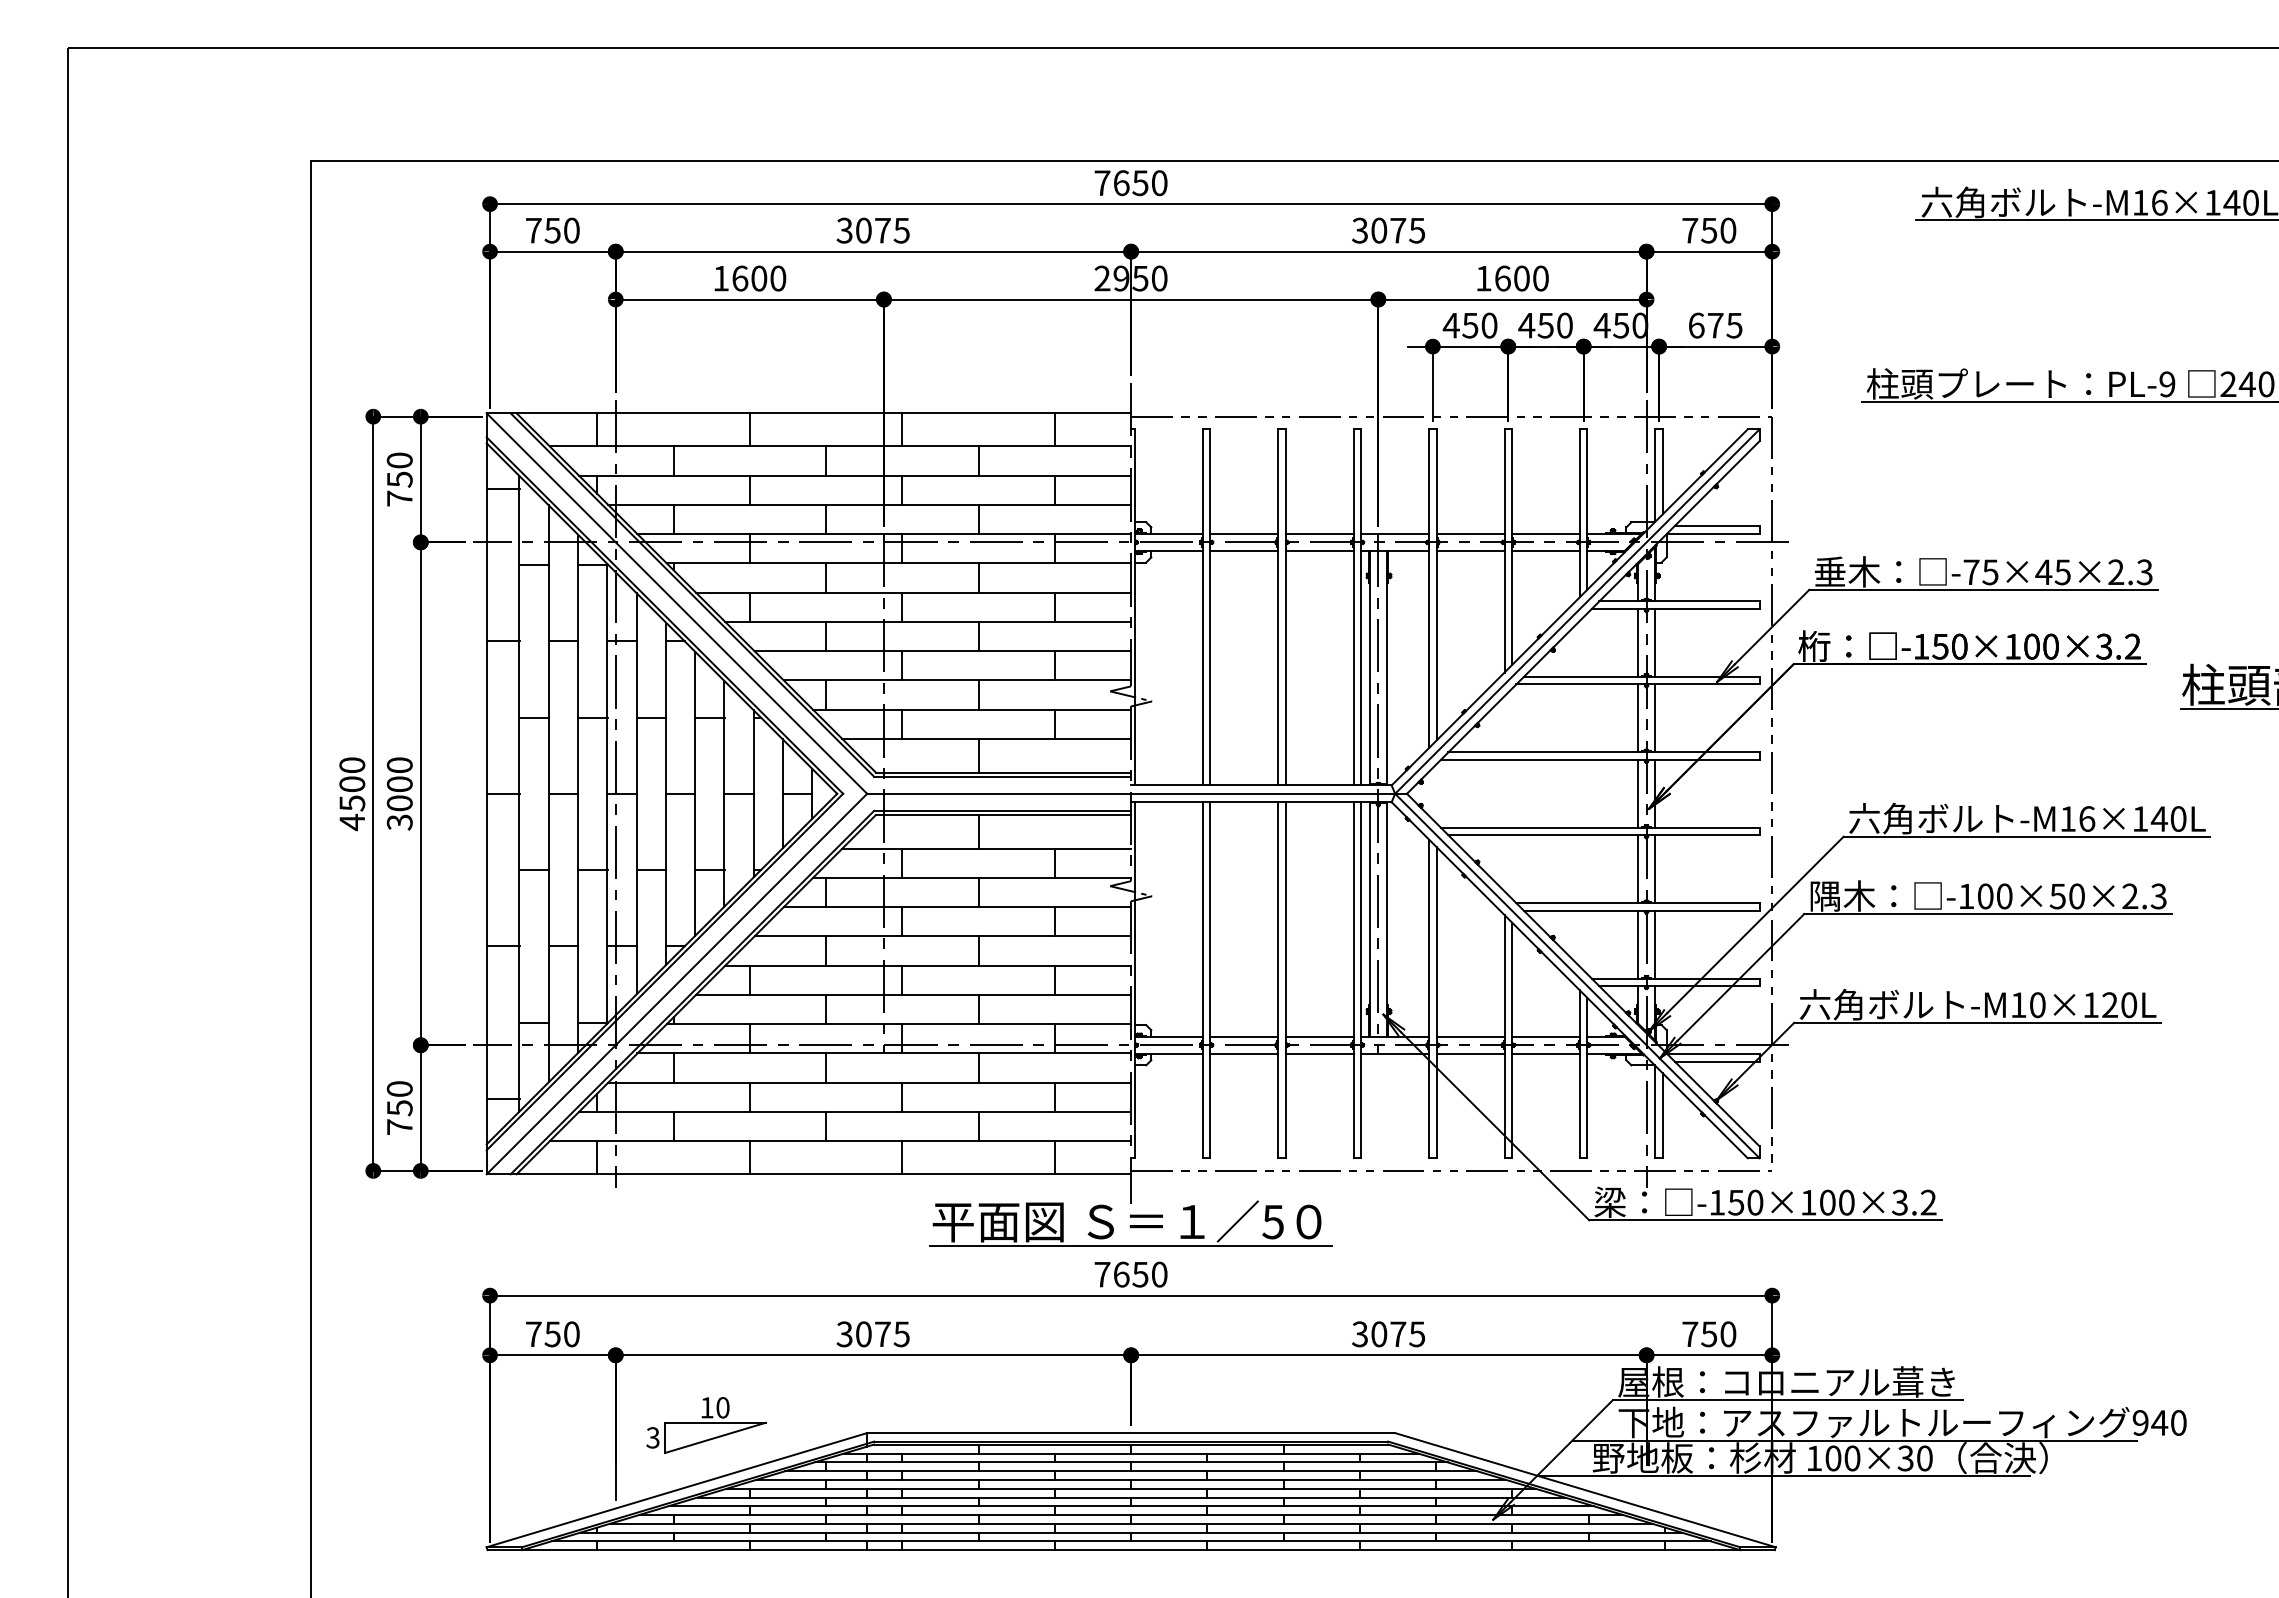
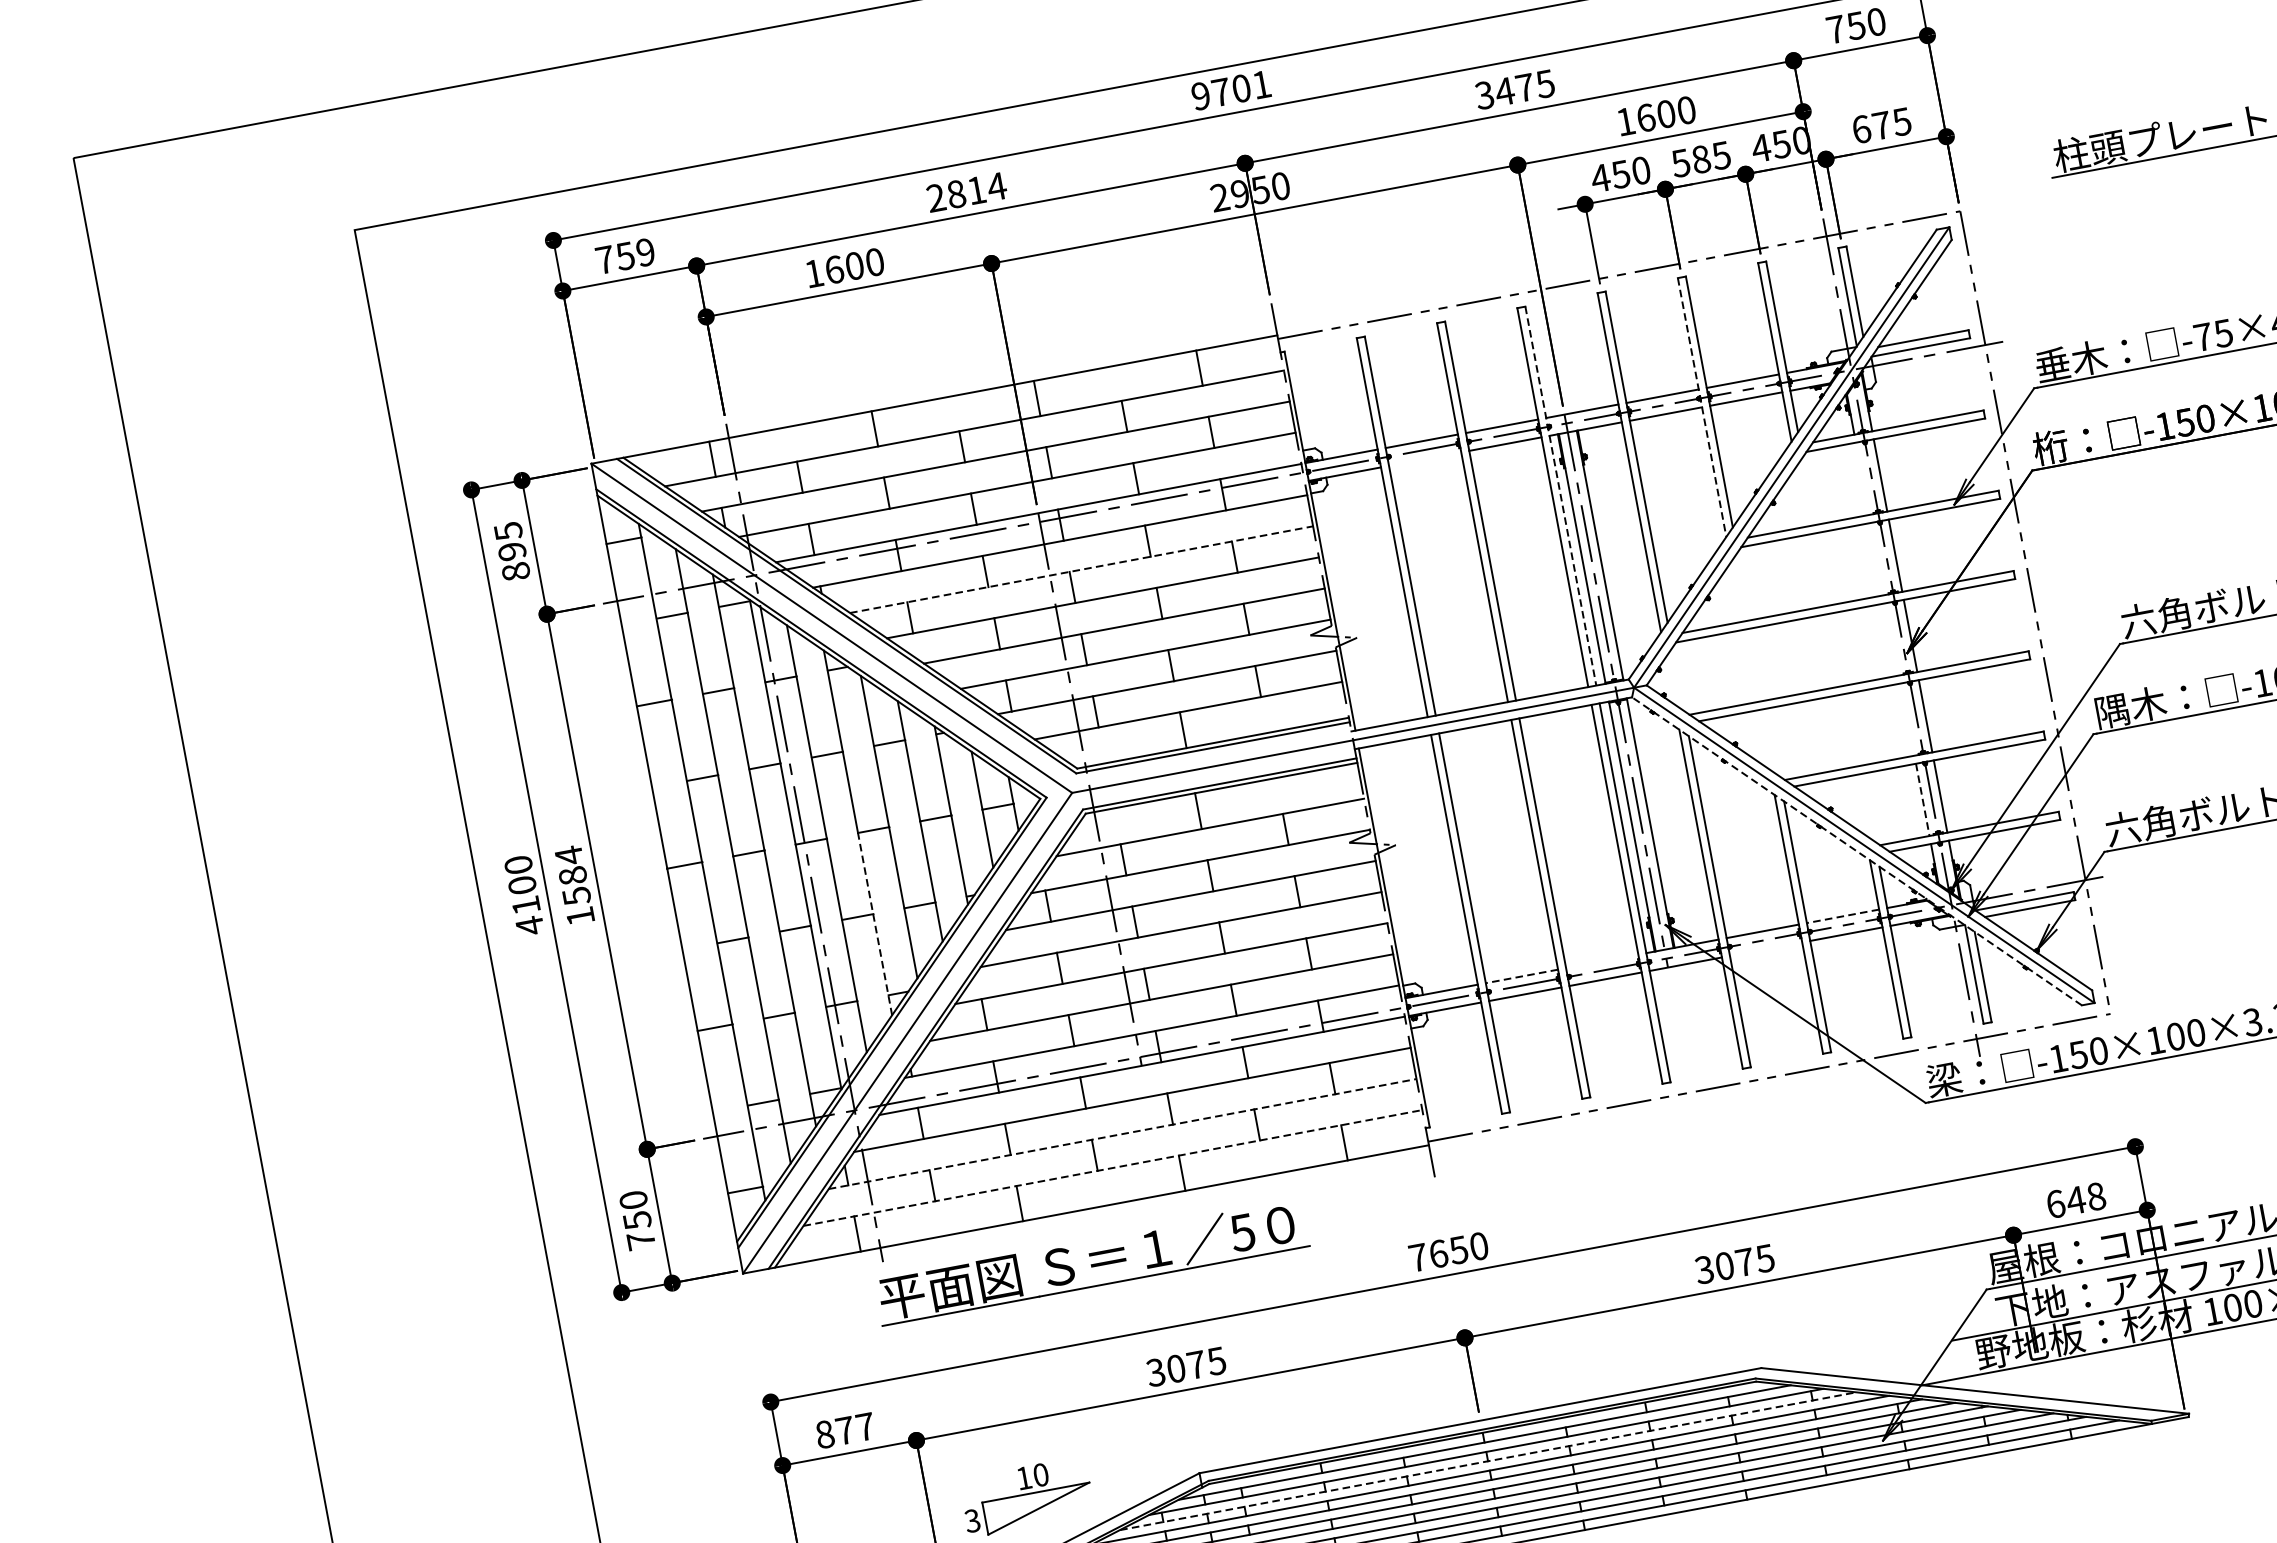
text: (1130, 183) -> (1230, 90), 7650 -> 9701
text: (571, 230) -> (645, 252), 750 -> 759
text: (873, 230) -> (966, 192), 3075 -> 2814
text: (1378, 230) -> (1504, 91), 3075 -> 3475
text: (1545, 325) -> (1700, 159), 450 -> 585
text: (399, 479) -> (511, 551), 750 -> 895
line: (1244, 550) -> (1425, 458), removed
line: (1504, 550) -> (1702, 407), solid -> dashed
line: (913, 592) -> (1081, 569), solid -> dashed
line: (1361, 607) -> (1561, 496), solid -> dashed
line: (1638, 642) -> (1862, 478), removed
line: (1638, 718) -> (1878, 559), removed
text: (399, 793) -> (574, 885), 3000 -> 1584
line: (1638, 793) -> (1893, 638), removed
text: (352, 803) -> (526, 905), 4500 -> 4100
line: (1638, 869) -> (1908, 719), removed
line: (665, 879) -> (874, 924), solid -> dashed
line: (1638, 944) -> (1923, 799), solid -> dashed
line: (1569, 980) -> (1856, 851), solid -> dashed
line: (1244, 1036) -> (1522, 976), solid -> dashed
line: (1319, 1036) -> (1601, 961), removed
line: (1545, 1036) -> (1842, 916), solid -> dashed
line: (1470, 1053) -> (1766, 949), removed
line: (855, 1112) -> (1123, 1134), solid -> dashed
line: (840, 1141) -> (1113, 1168), solid -> dashed
part: (1130, 1223) -> (1091, 1262), moved
text: (552, 1334) -> (845, 1430), 750 -> 877
text: (1709, 1334) -> (2076, 1200), 750 -> 648
line: (1131, 1471) -> (1488, 1461), solid -> dashed

